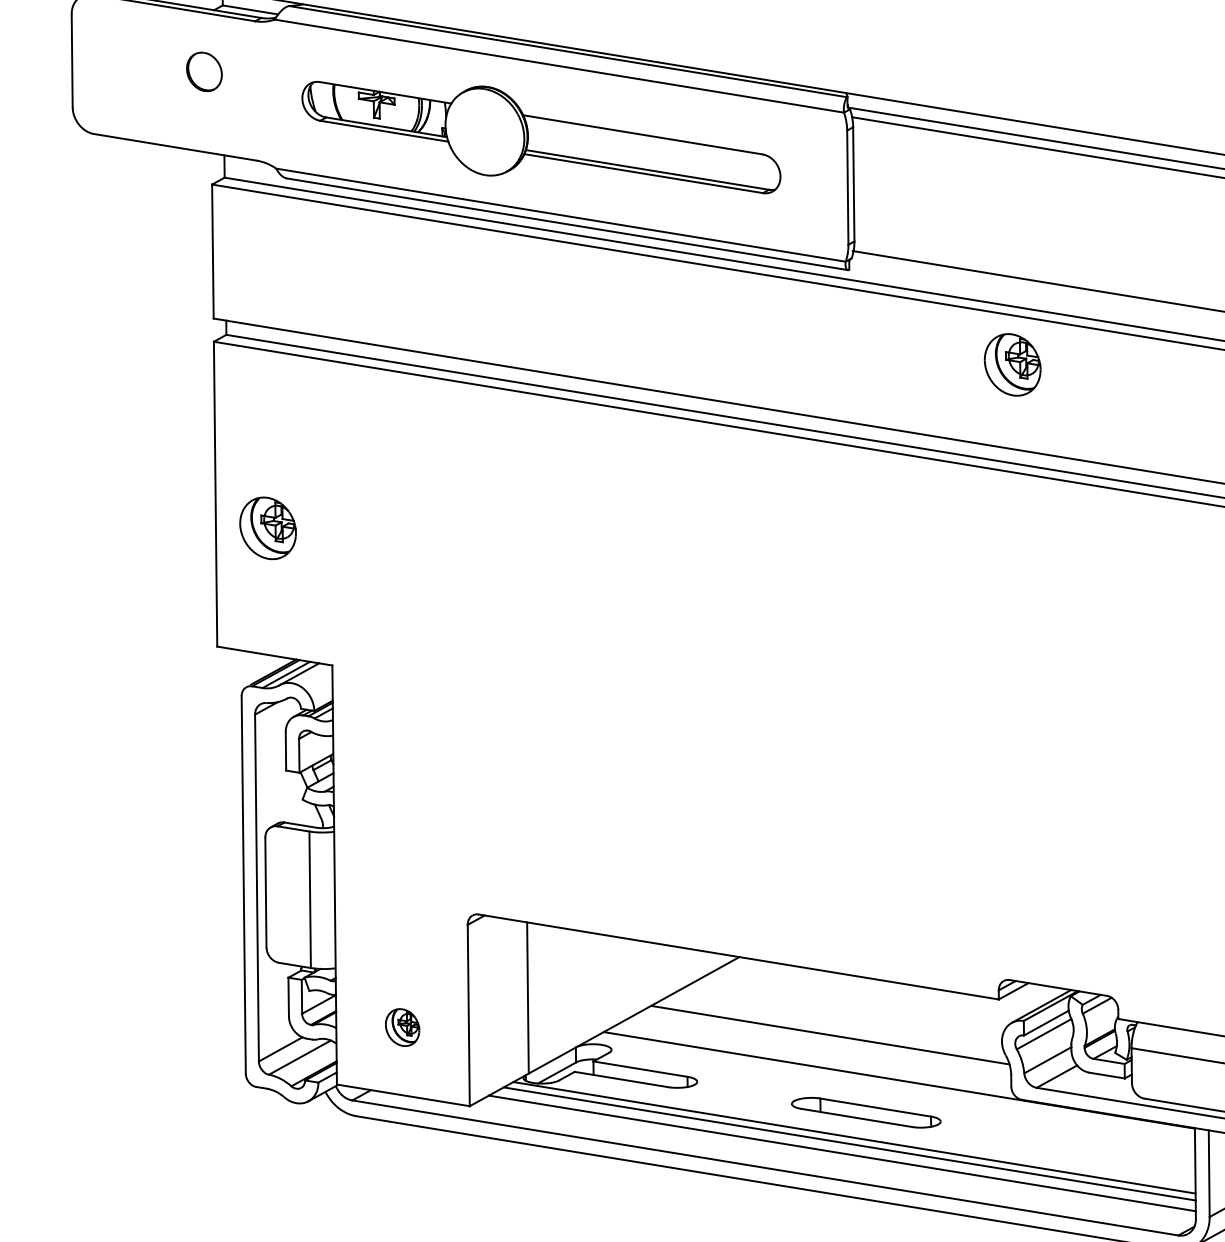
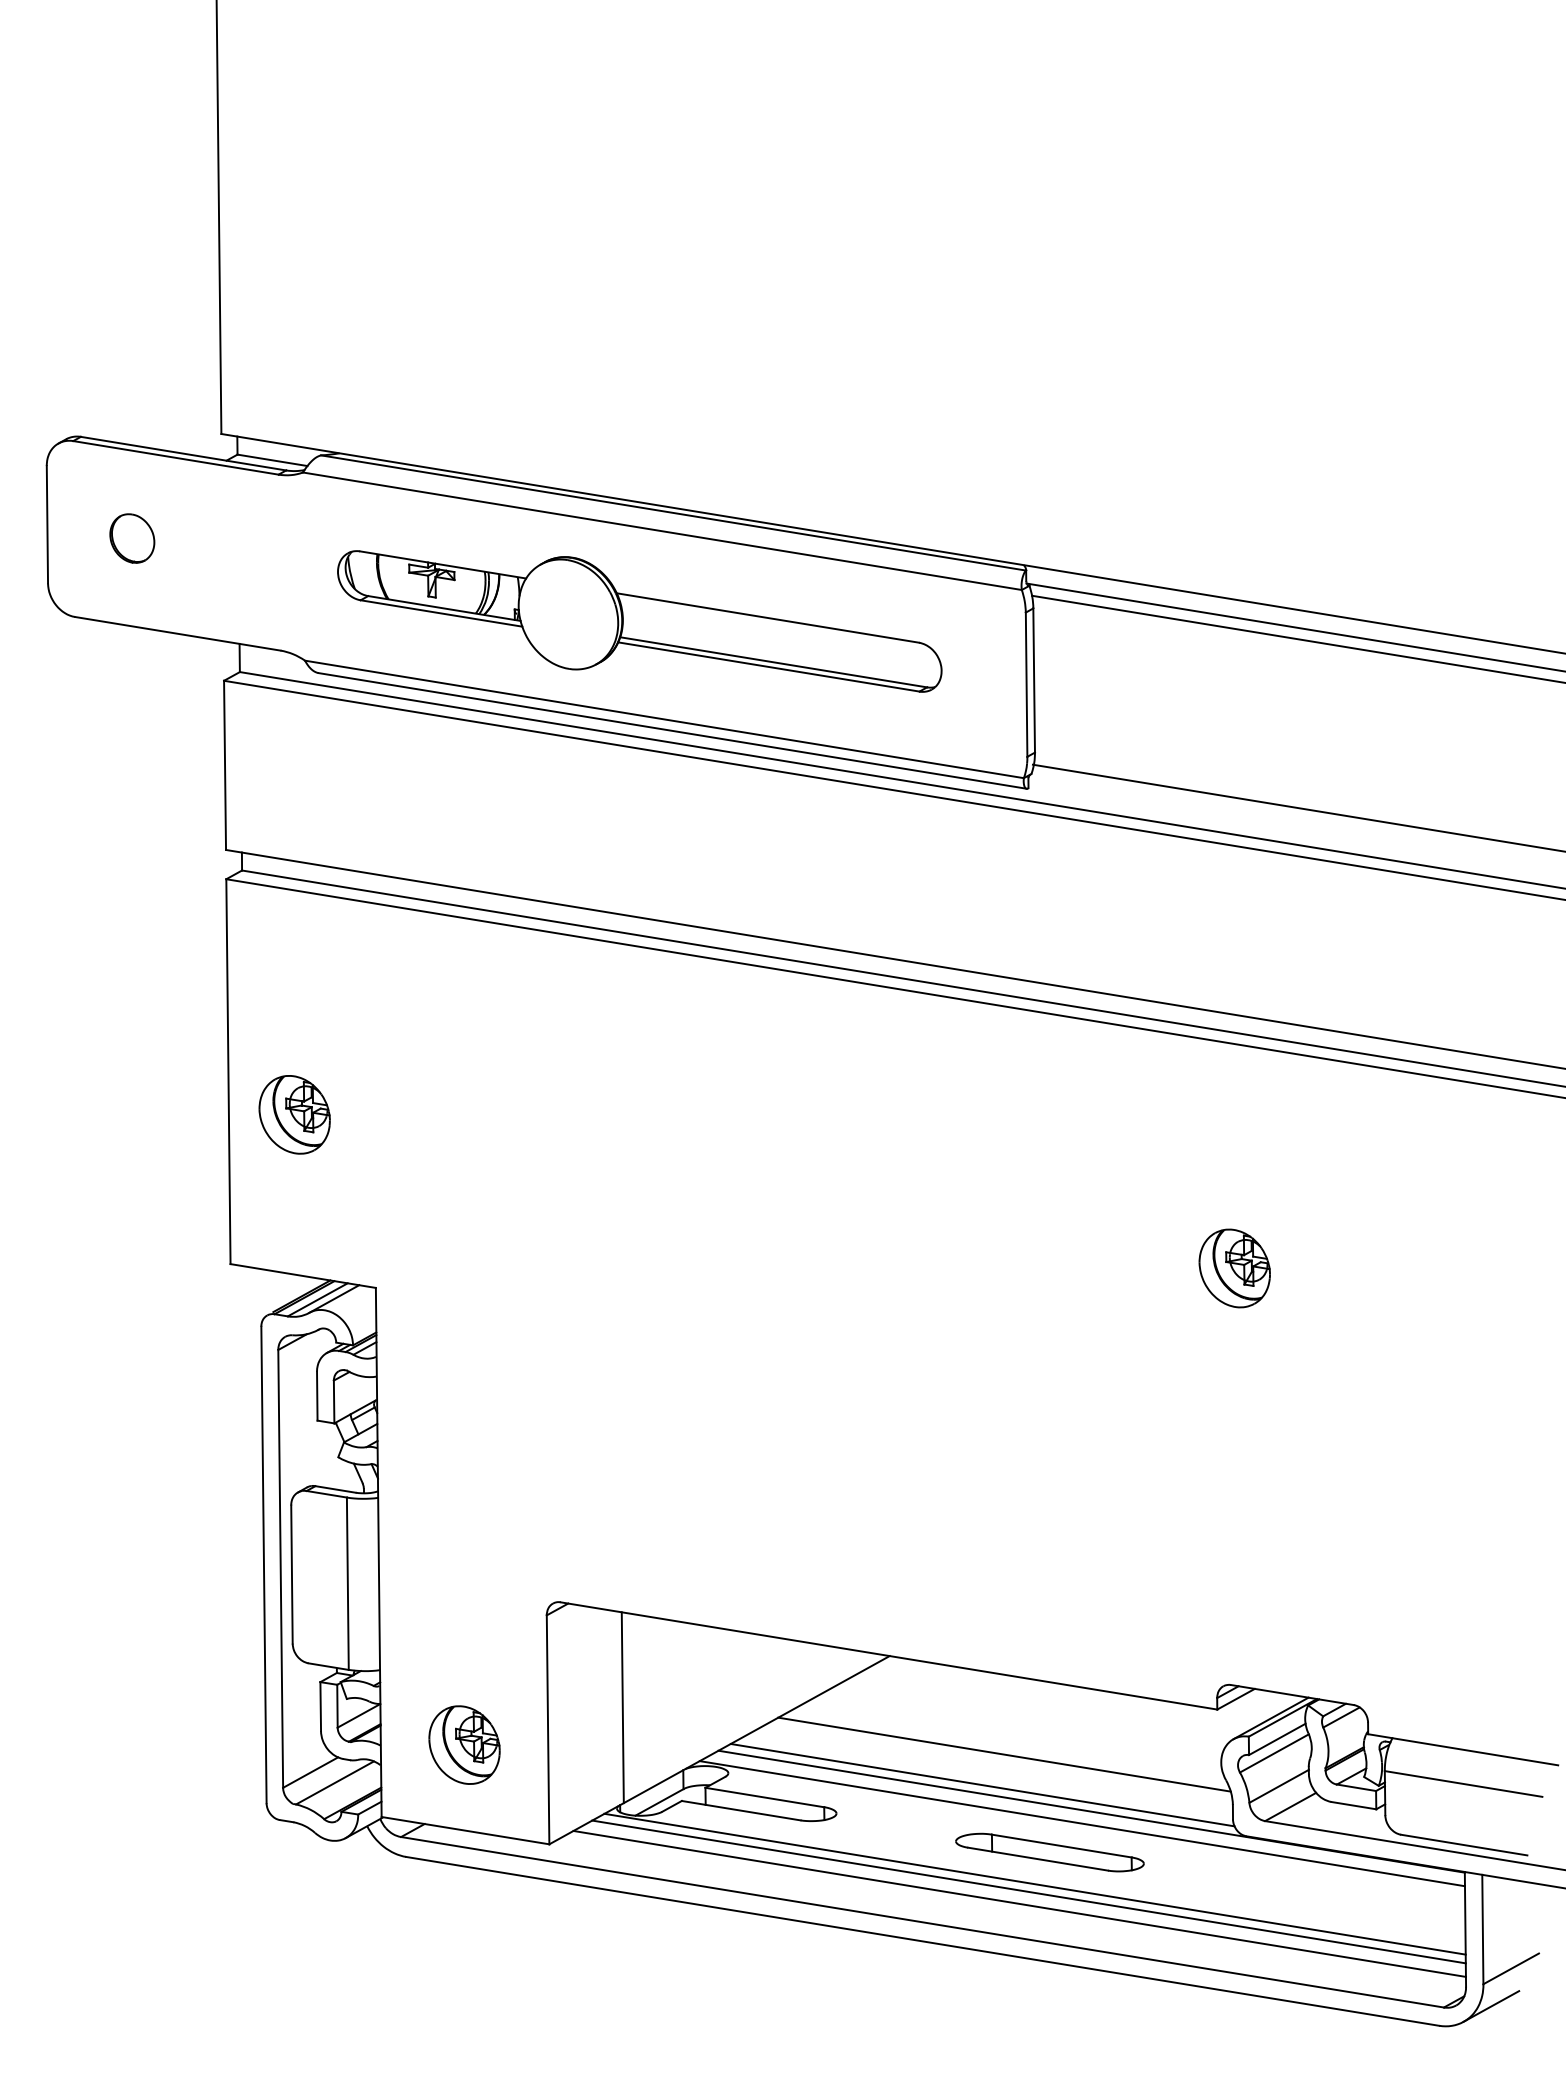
part: (204, 71) -> (132, 538), moved
part: (1012, 364) -> (1234, 1268), moved
part: (402, 1027) -> (464, 1744), size x1.67
line: (812, 1058) -> (982, 1784), added
line: (891, 1089) -> (1081, 1823), added

